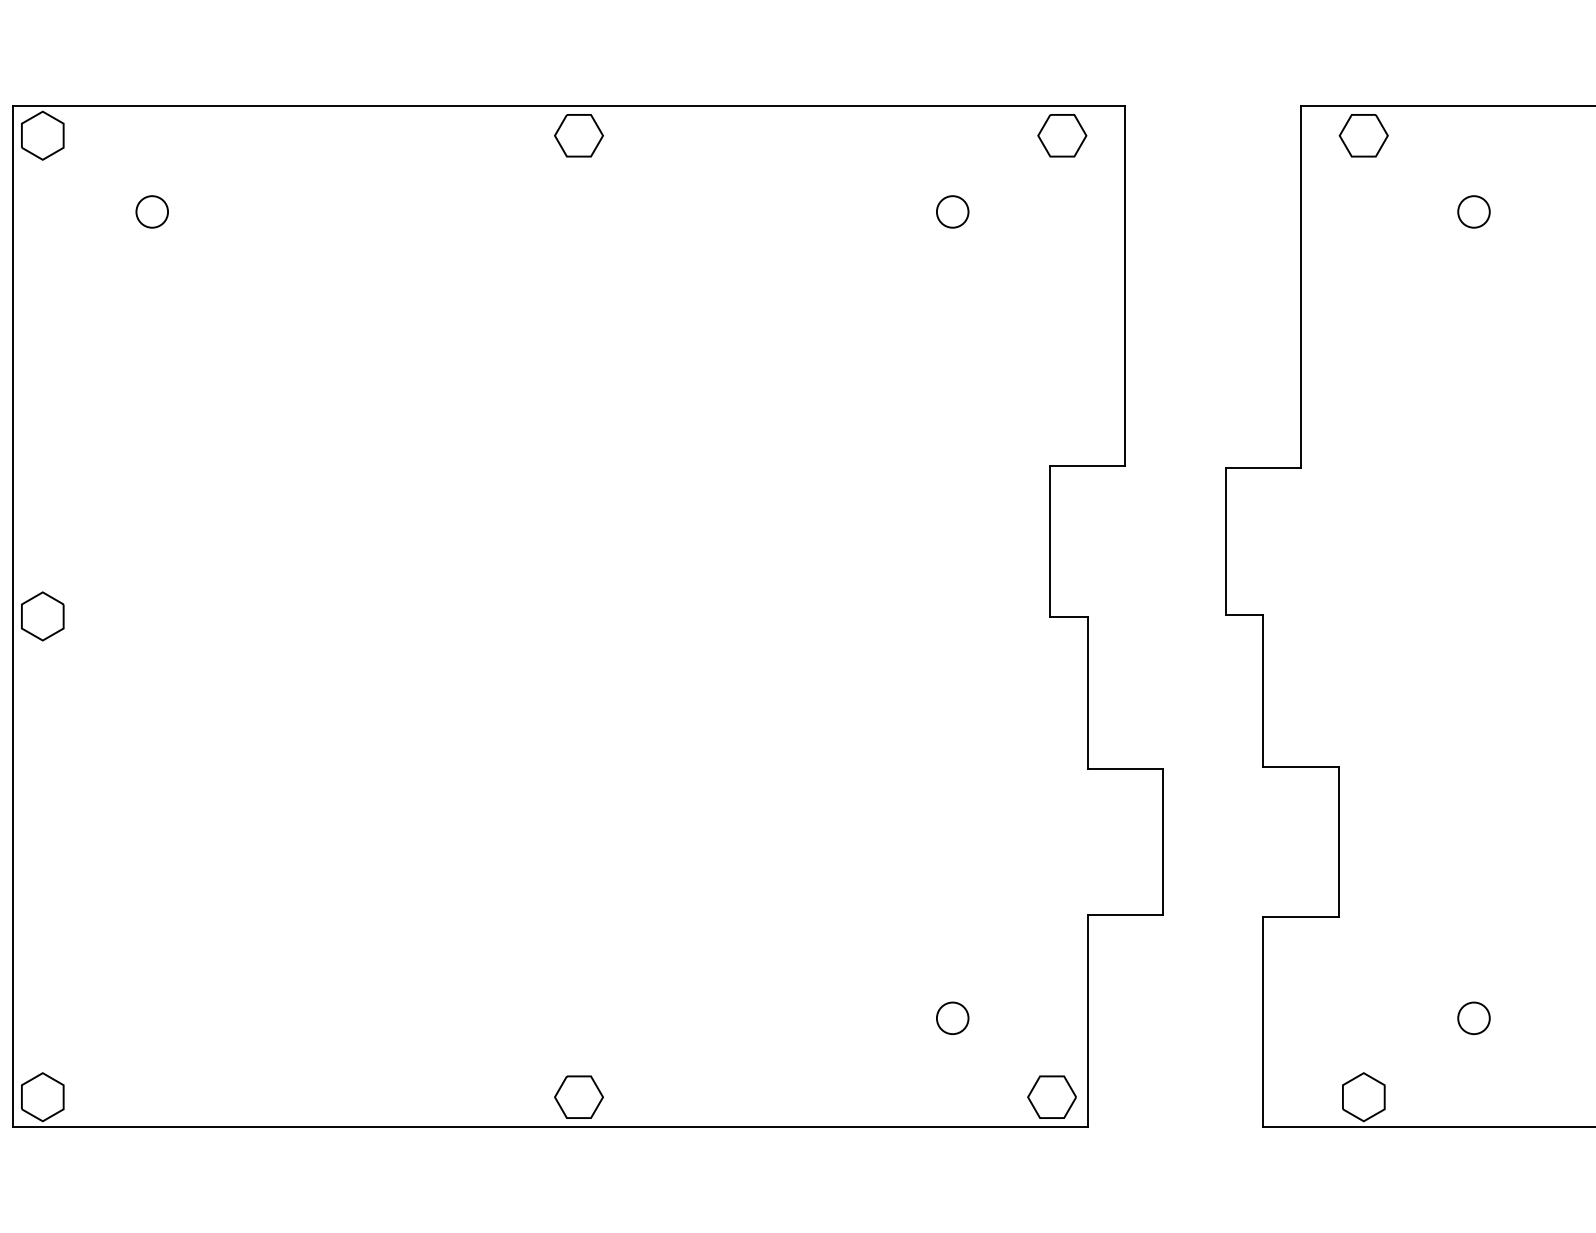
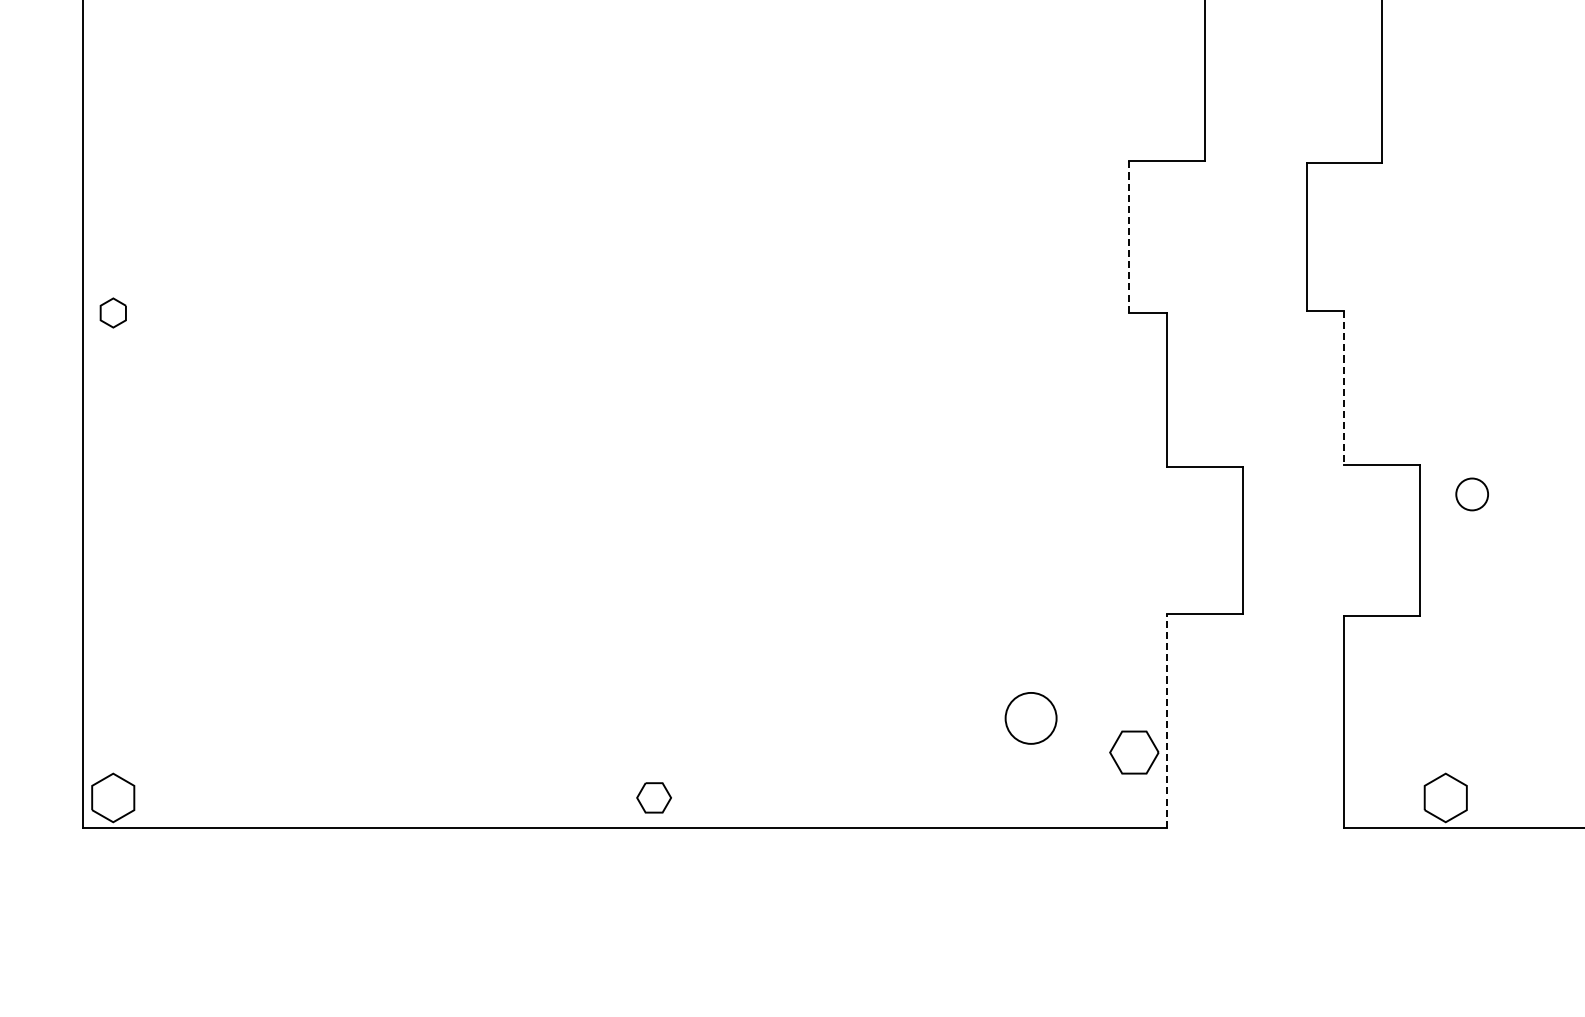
line: (1050, 541) -> (1129, 237), solid -> dashed
part: (42, 616) -> (112, 313), size x0.6
line: (1263, 691) -> (1344, 388), solid -> dashed
circle: (1473, 1017) -> (1471, 493), moved
circle: (952, 1018) -> (1030, 718), size x1.6
line: (1087, 1021) -> (1167, 721), solid -> dashed
part: (578, 1096) -> (653, 797), size x0.7
part: (1051, 1096) -> (1133, 751), moved

